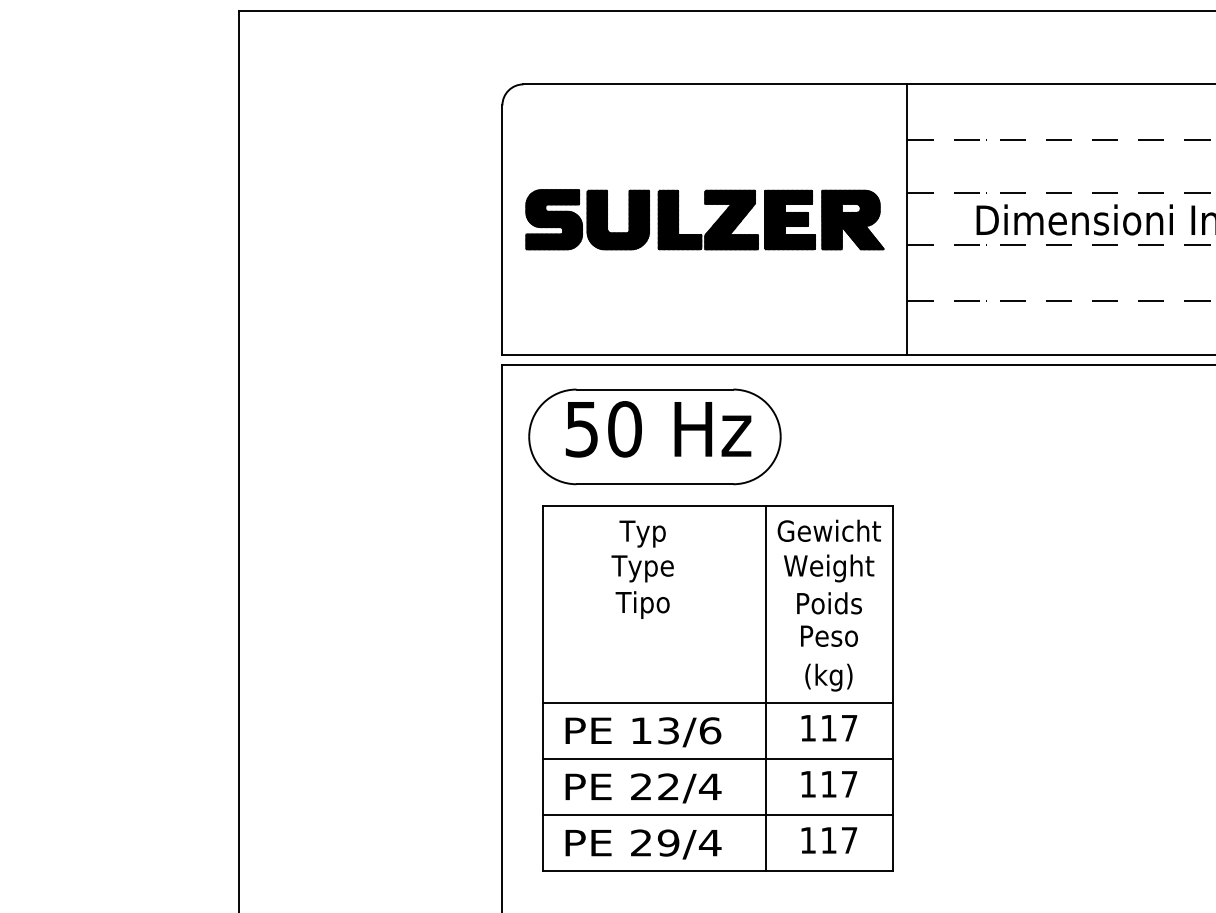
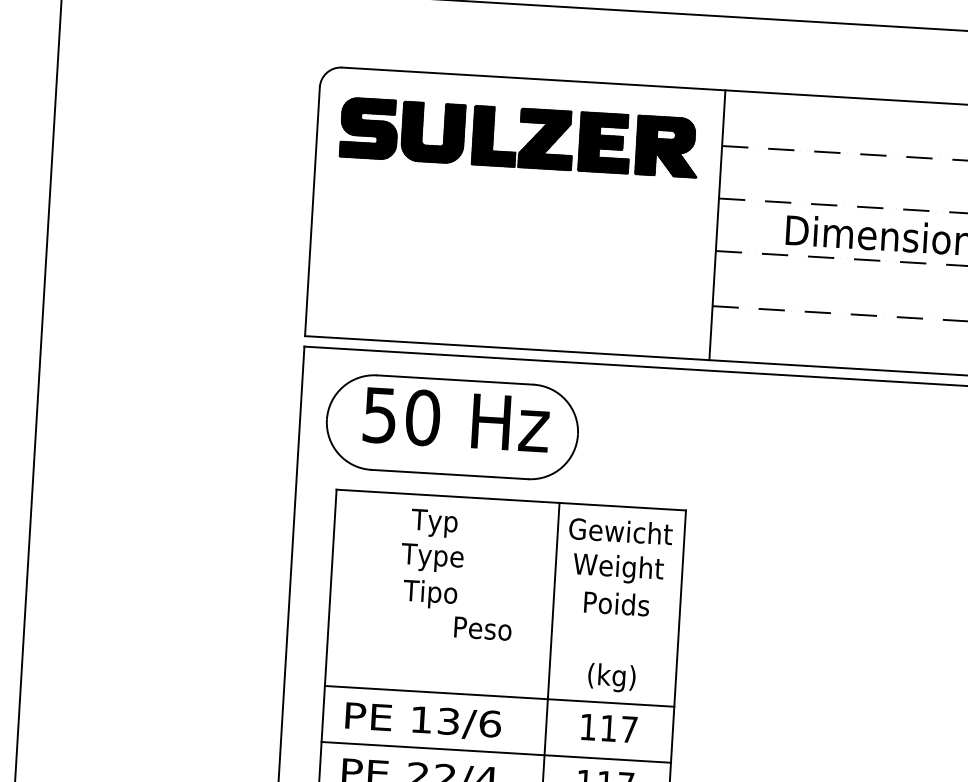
part: (711, 226) -> (525, 144), moved
text: (829, 635) -> (483, 628), moved

